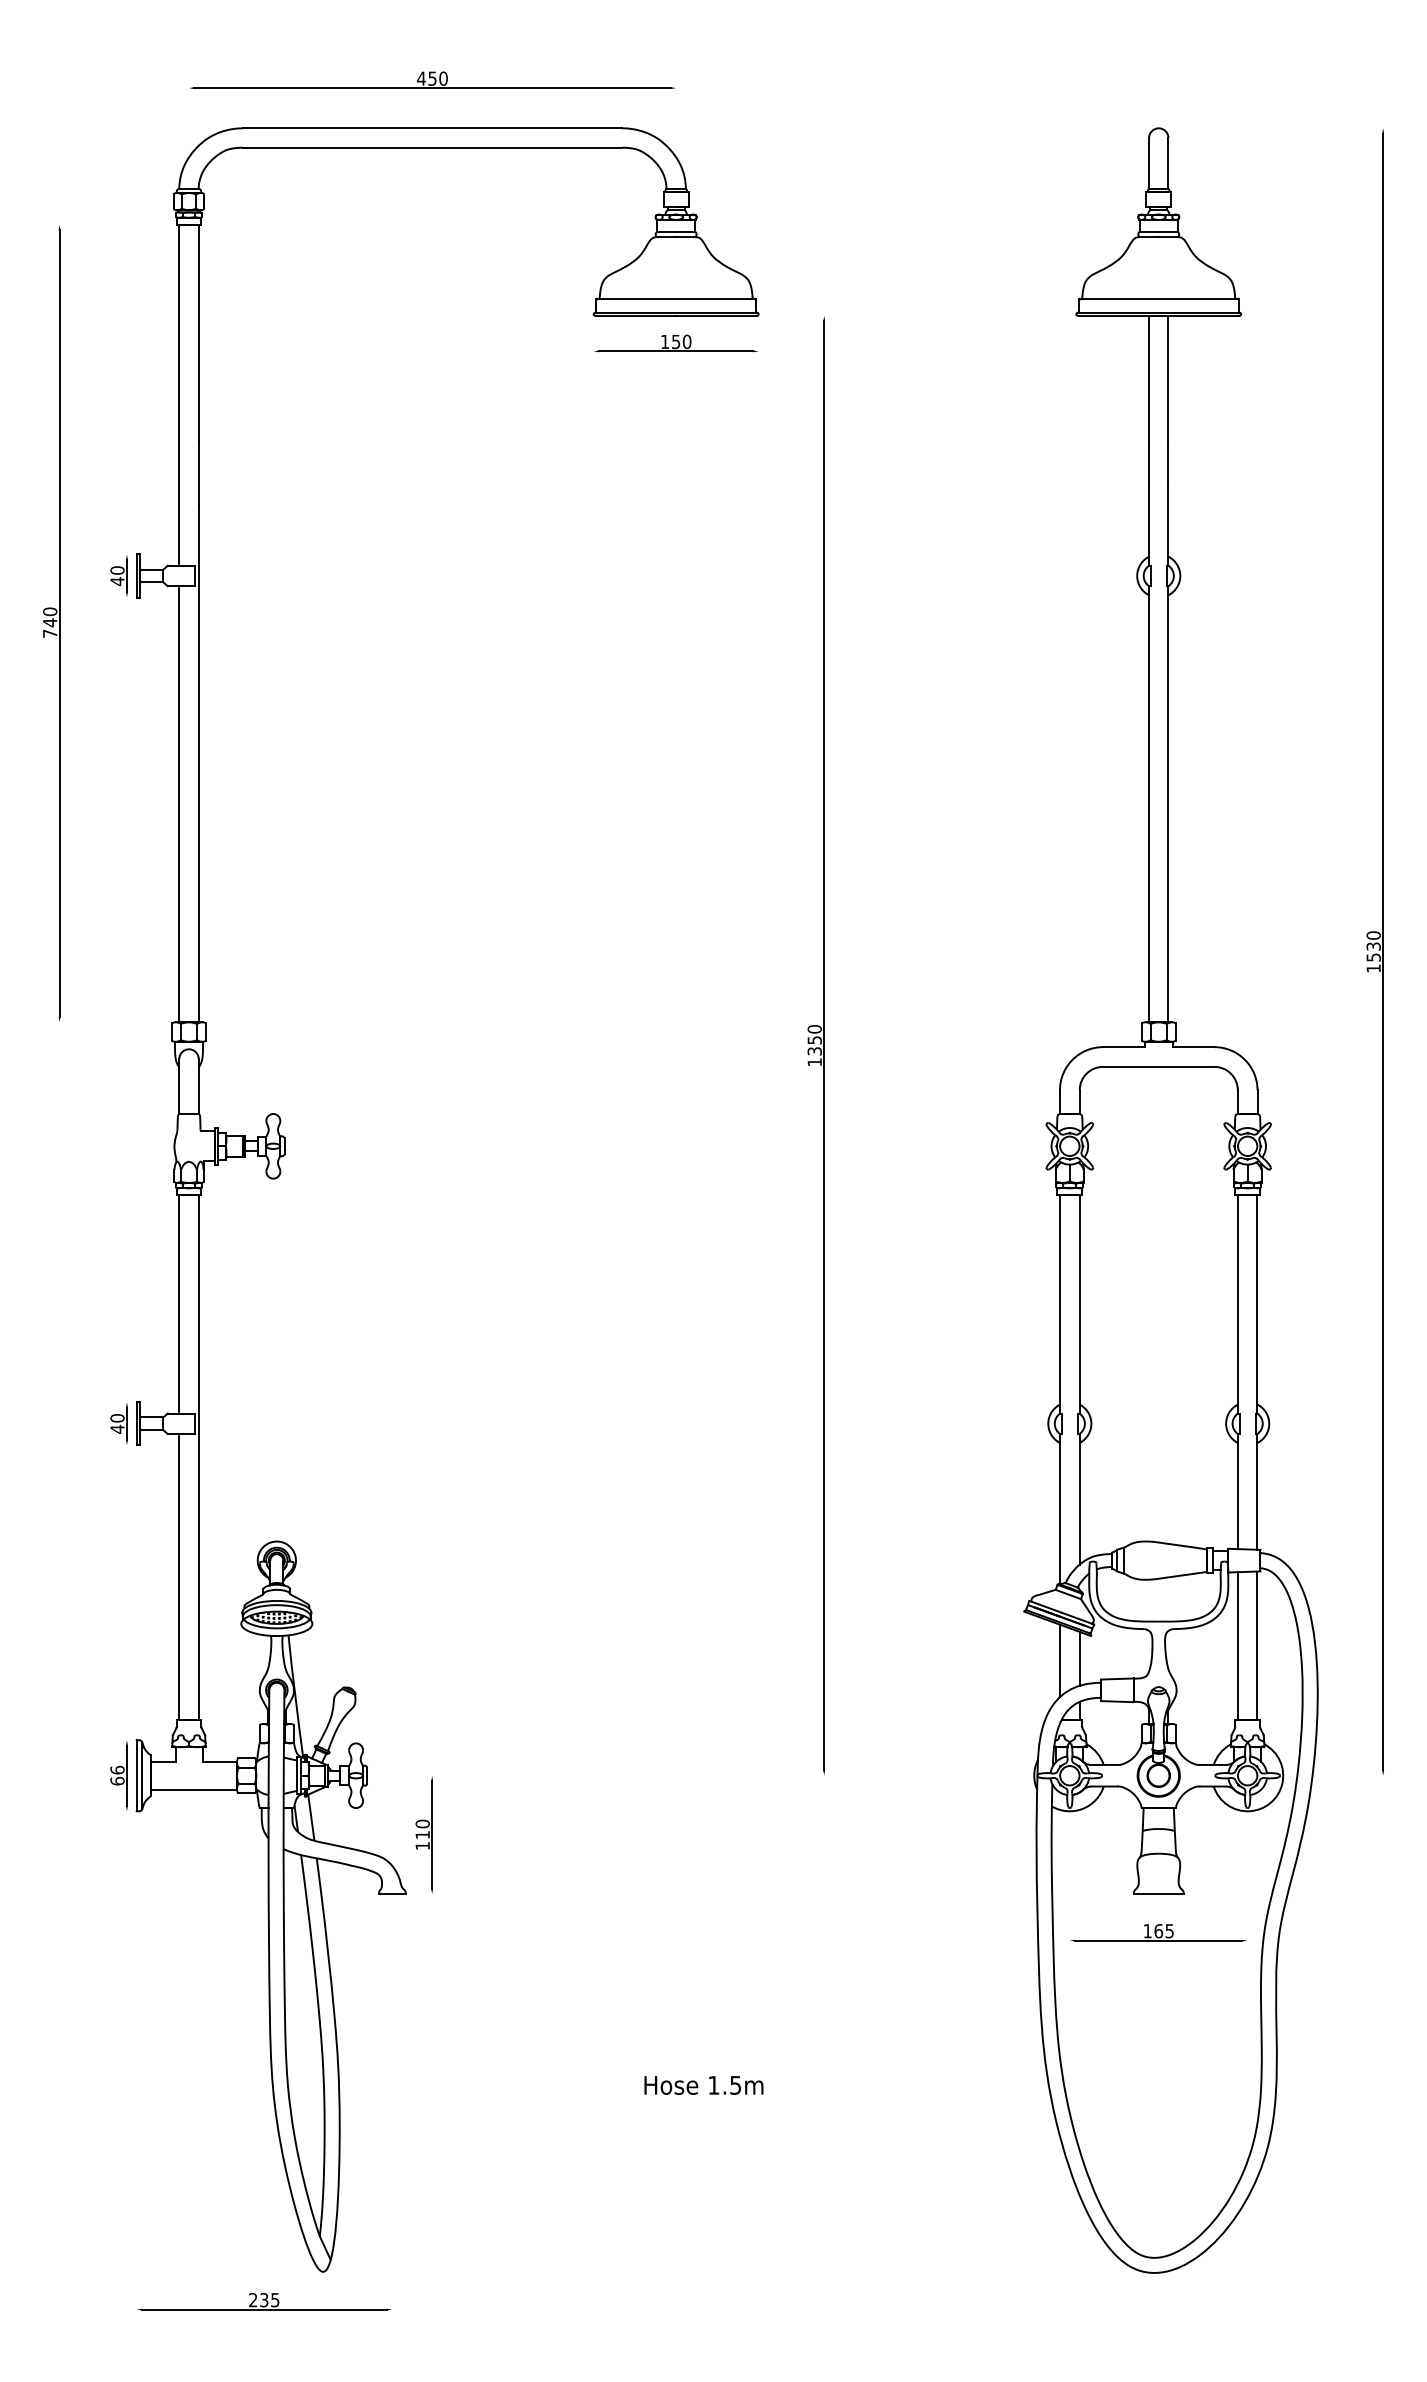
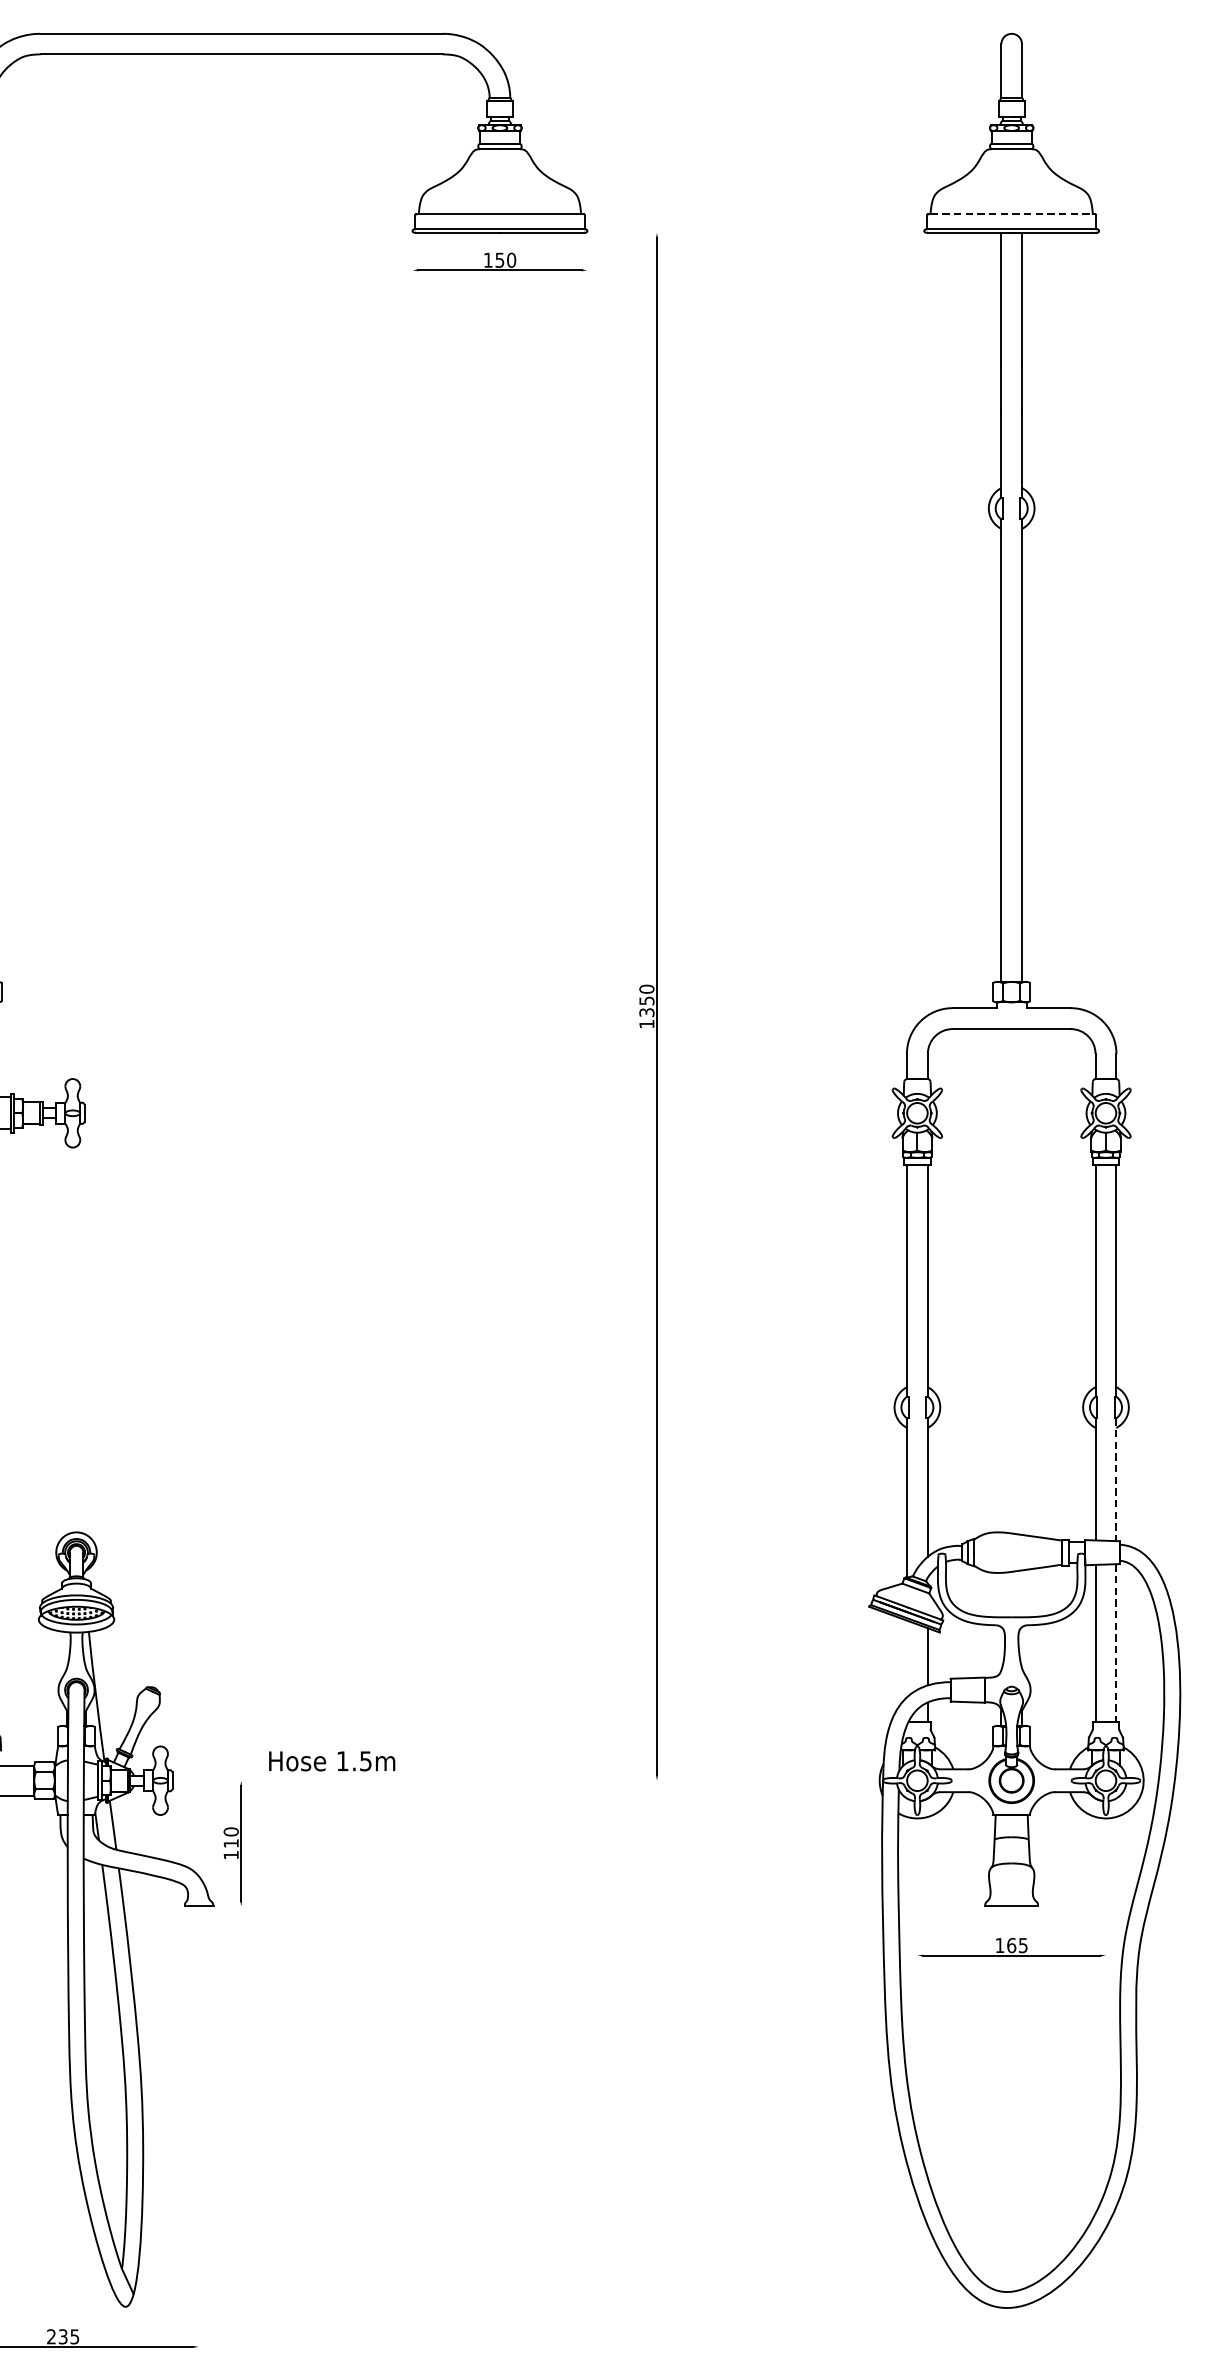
line: (1158, 298) -> (1011, 214), solid -> dashed
line: (1257, 1491) -> (1116, 1479), solid -> dashed
line: (1257, 1646) -> (1116, 1643), solid -> dashed
line: (1060, 1660) -> (907, 1658), removed
text: (703, 2085) -> (331, 1761), moved

